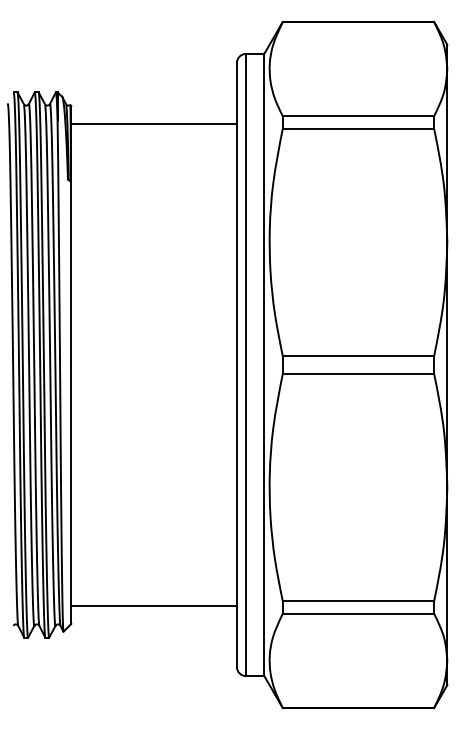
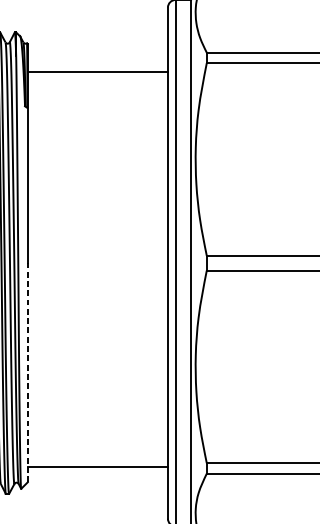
line: (153, 123) -> (97, 71), moved
line: (71, 493) -> (27, 371), solid -> dashed

